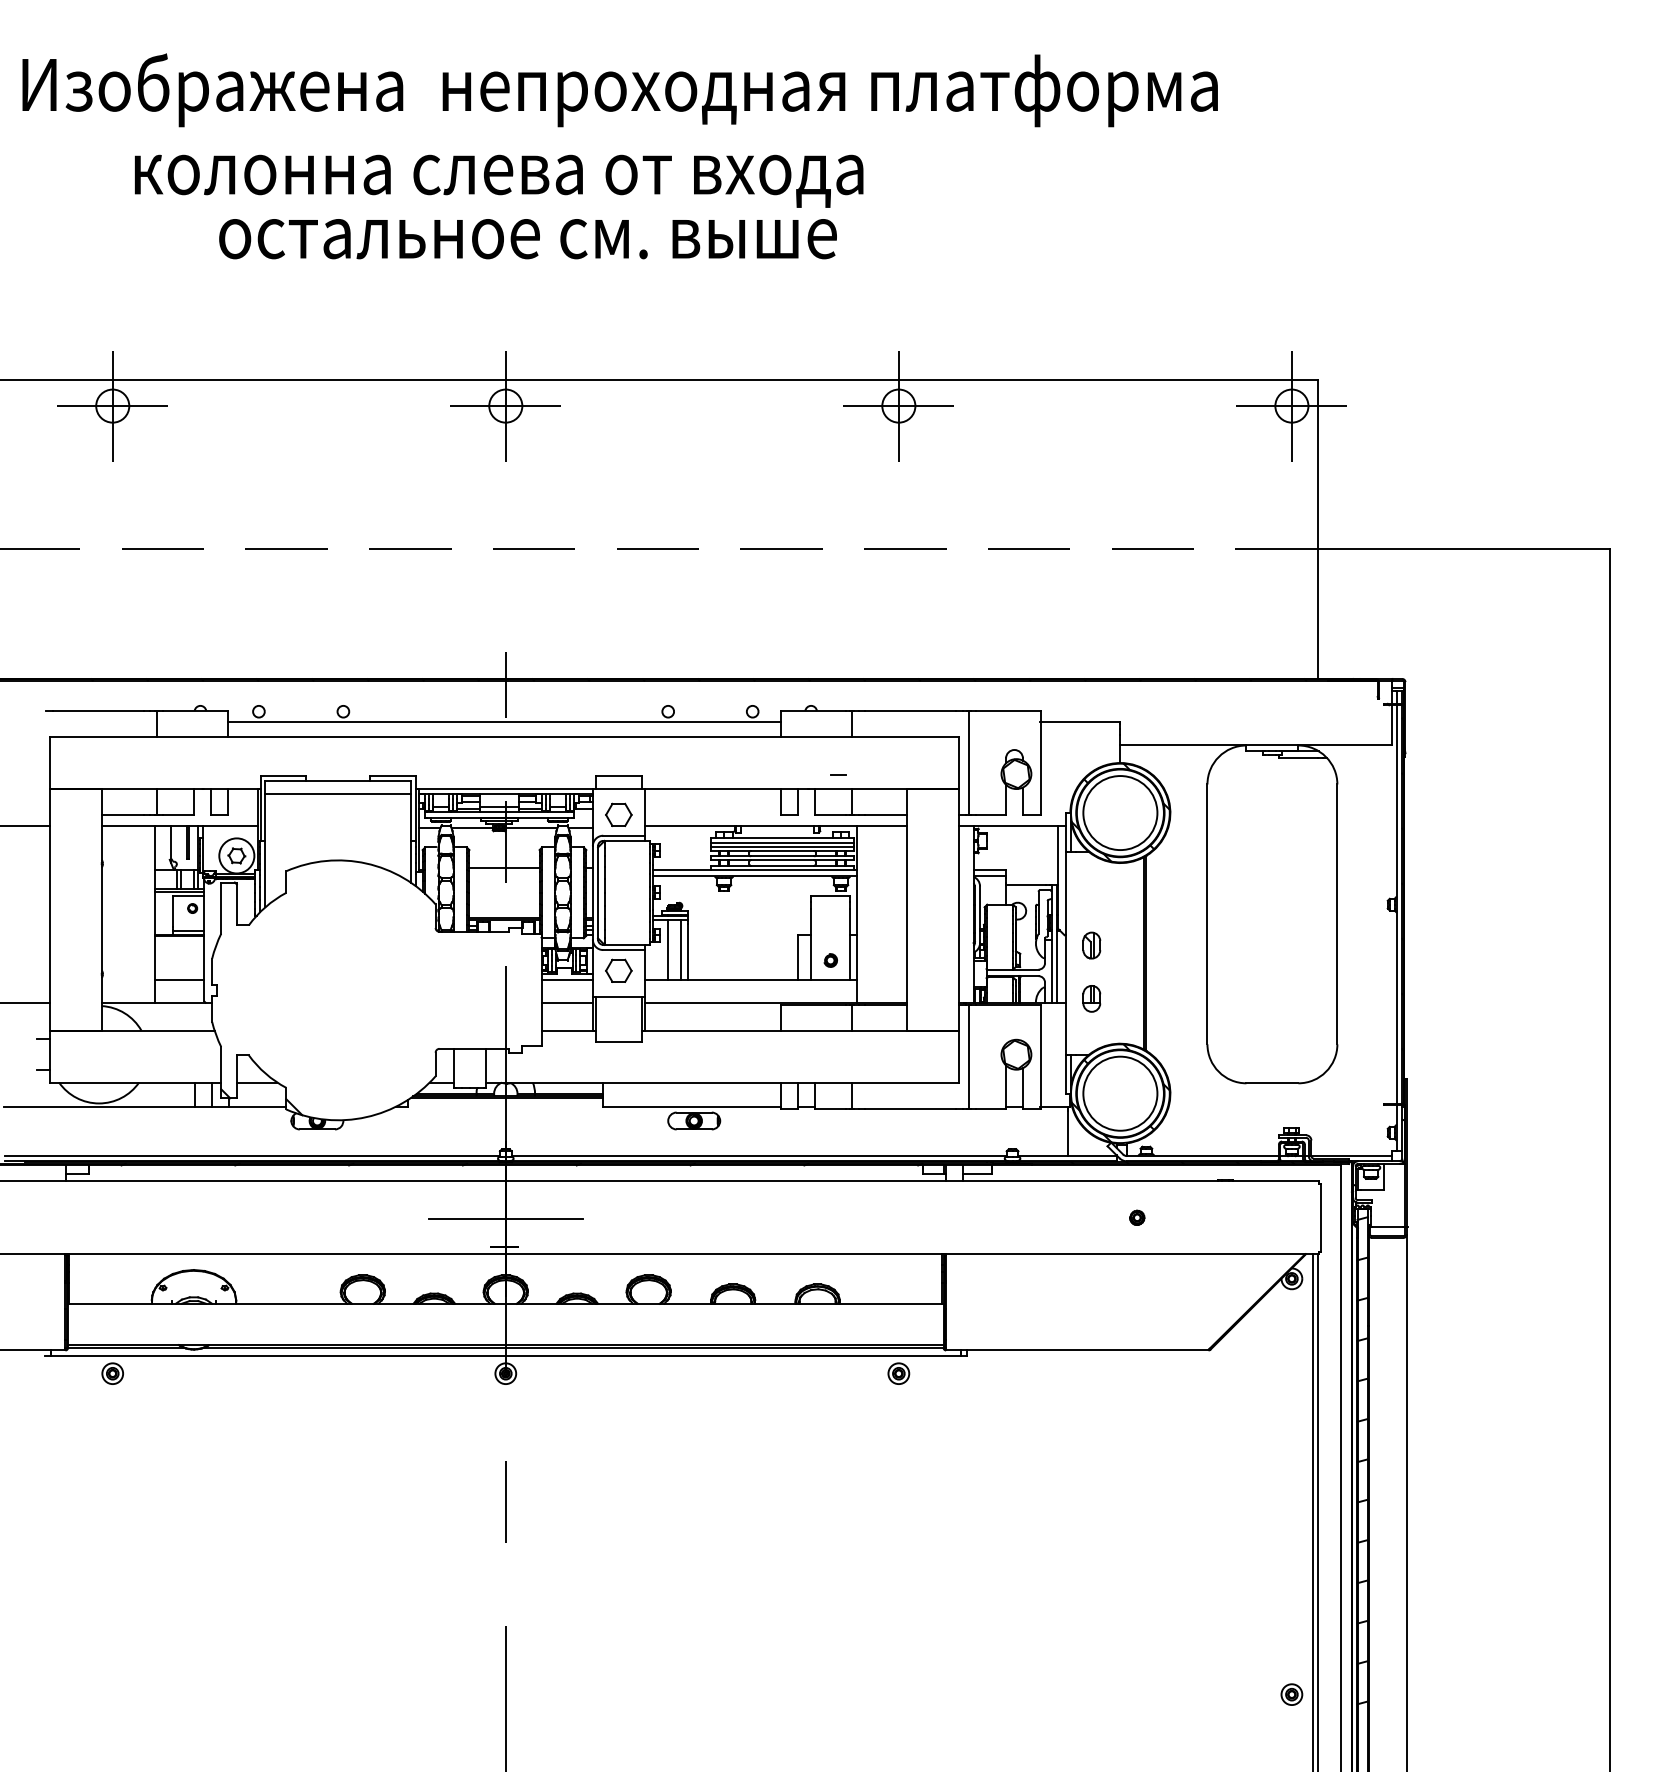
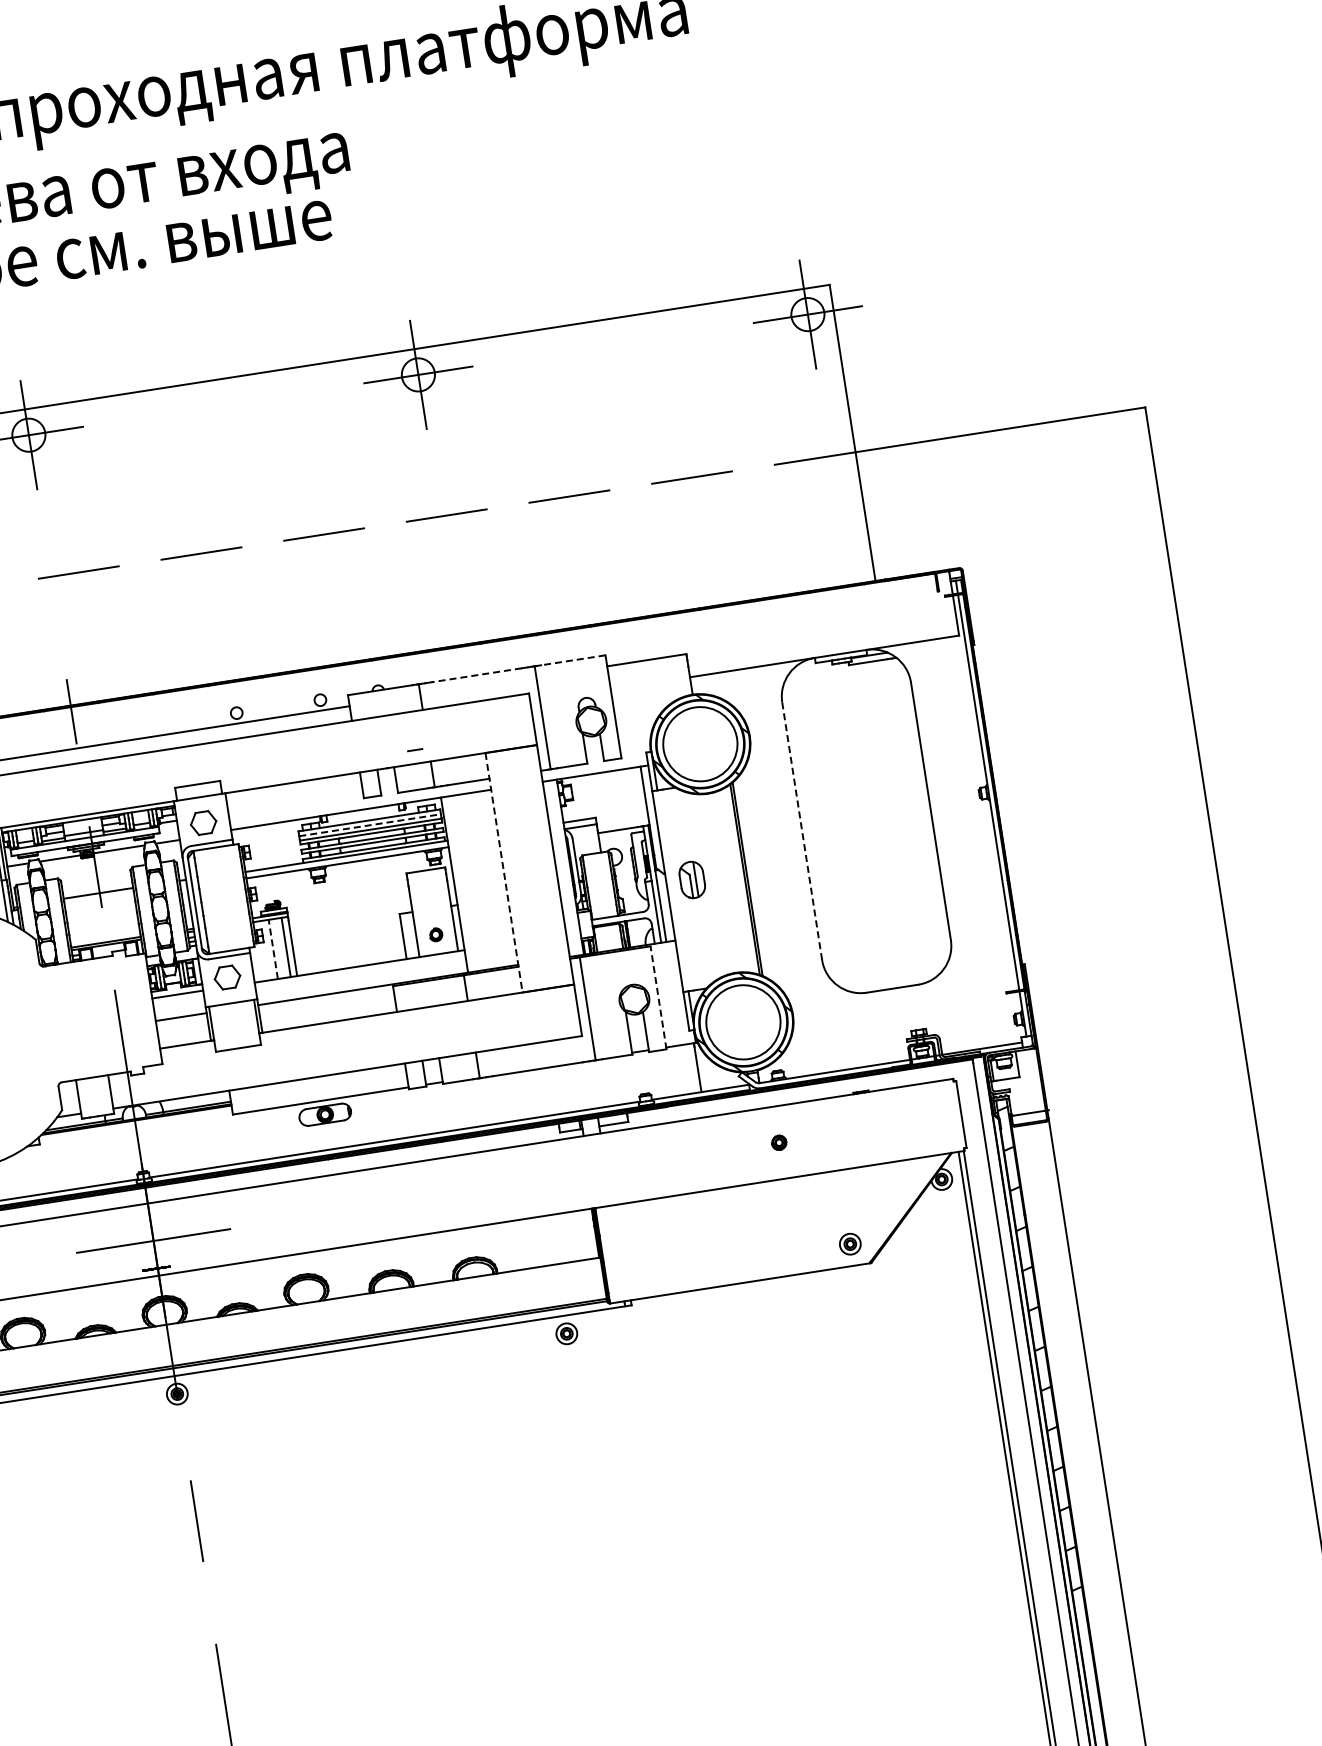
line: (910, 711) -> (476, 675), solid -> dashed
line: (1007, 711) -> (572, 660), solid -> dashed
line: (783, 842) -> (371, 825), solid -> dashed
line: (907, 909) -> (504, 872), solid -> dashed
line: (1207, 914) -> (802, 831), solid -> dashed
part: (1091, 945) -> (692, 879), size x1.4
line: (668, 950) -> (273, 949), solid -> dashed
part: (1091, 998) -> (700, 932), removed
line: (1040, 1056) -> (658, 997), solid -> dashed
part: (1291, 1694) -> (849, 1244), moved

